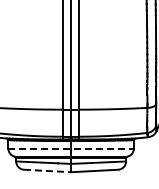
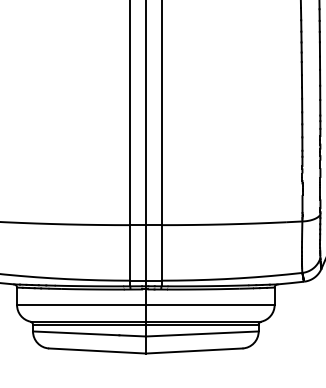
line: (71, 148) -> (146, 304), dashed -> solid
line: (47, 170) -> (97, 350), dashed -> solid

